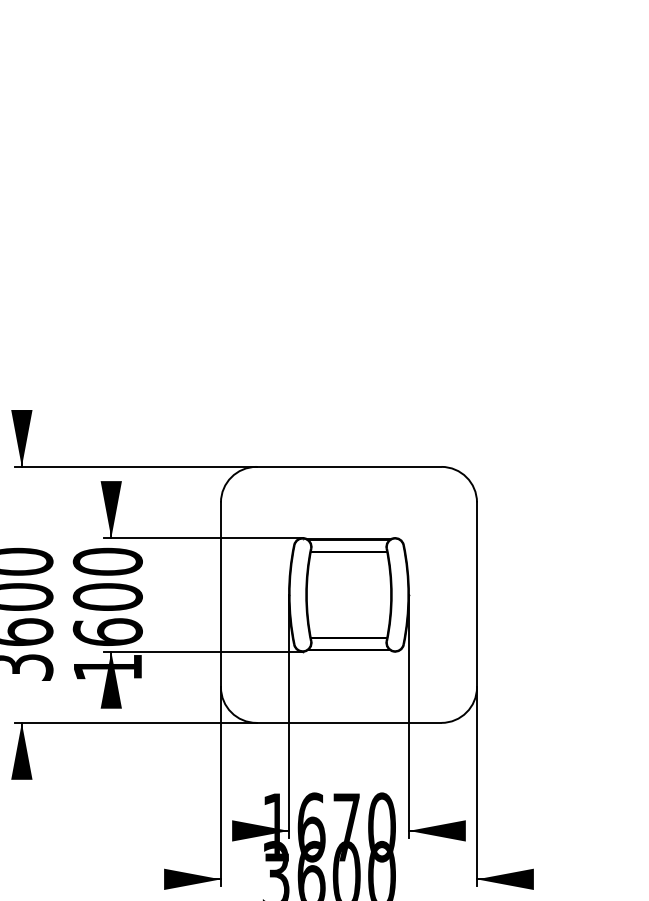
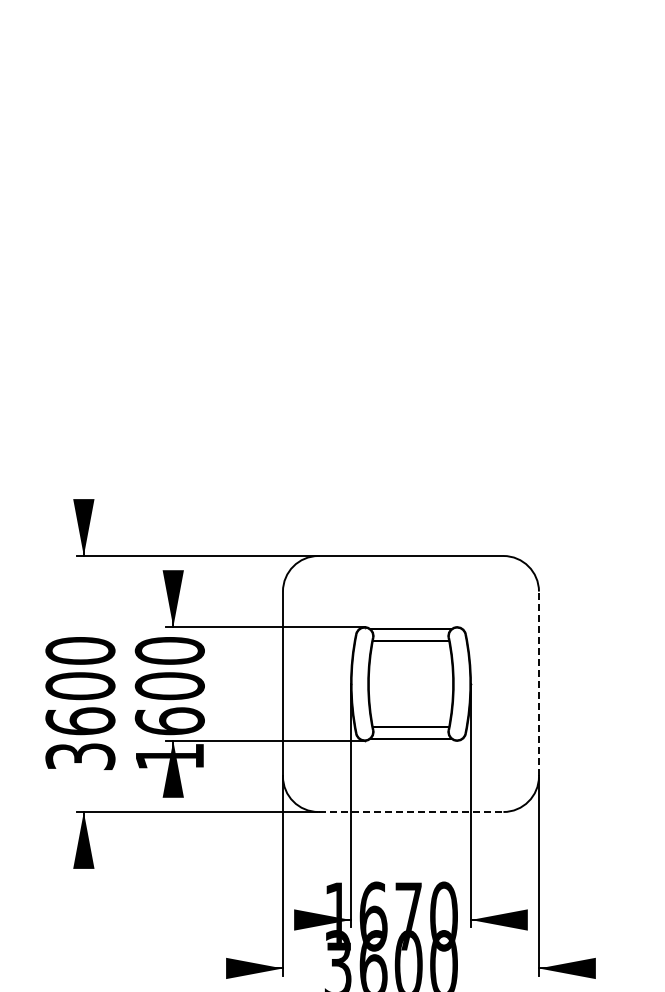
line: (476, 594) -> (538, 683), solid -> dashed
line: (349, 723) -> (411, 812), solid -> dashed

